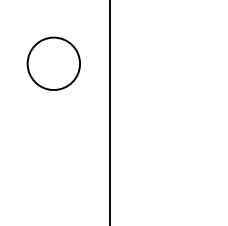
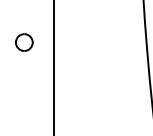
part: (54, 63) -> (24, 42), size x0.6

